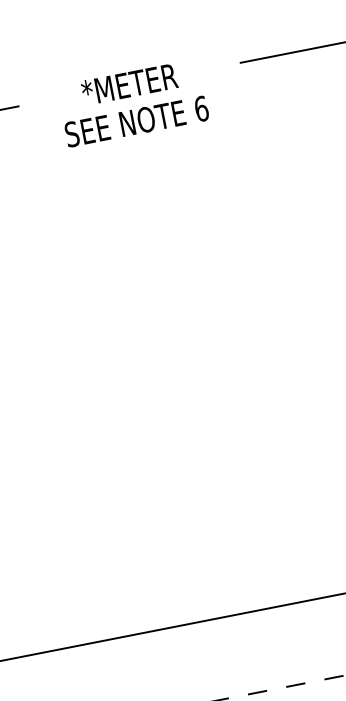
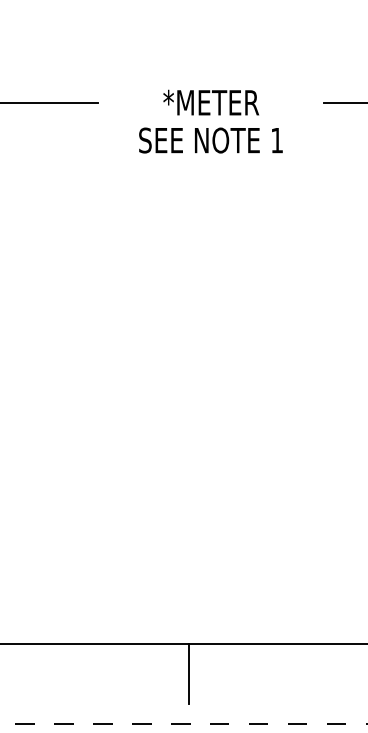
text: (201, 108) -> (277, 140), 6 -> 1
line: (217, 648) -> (188, 673), added

